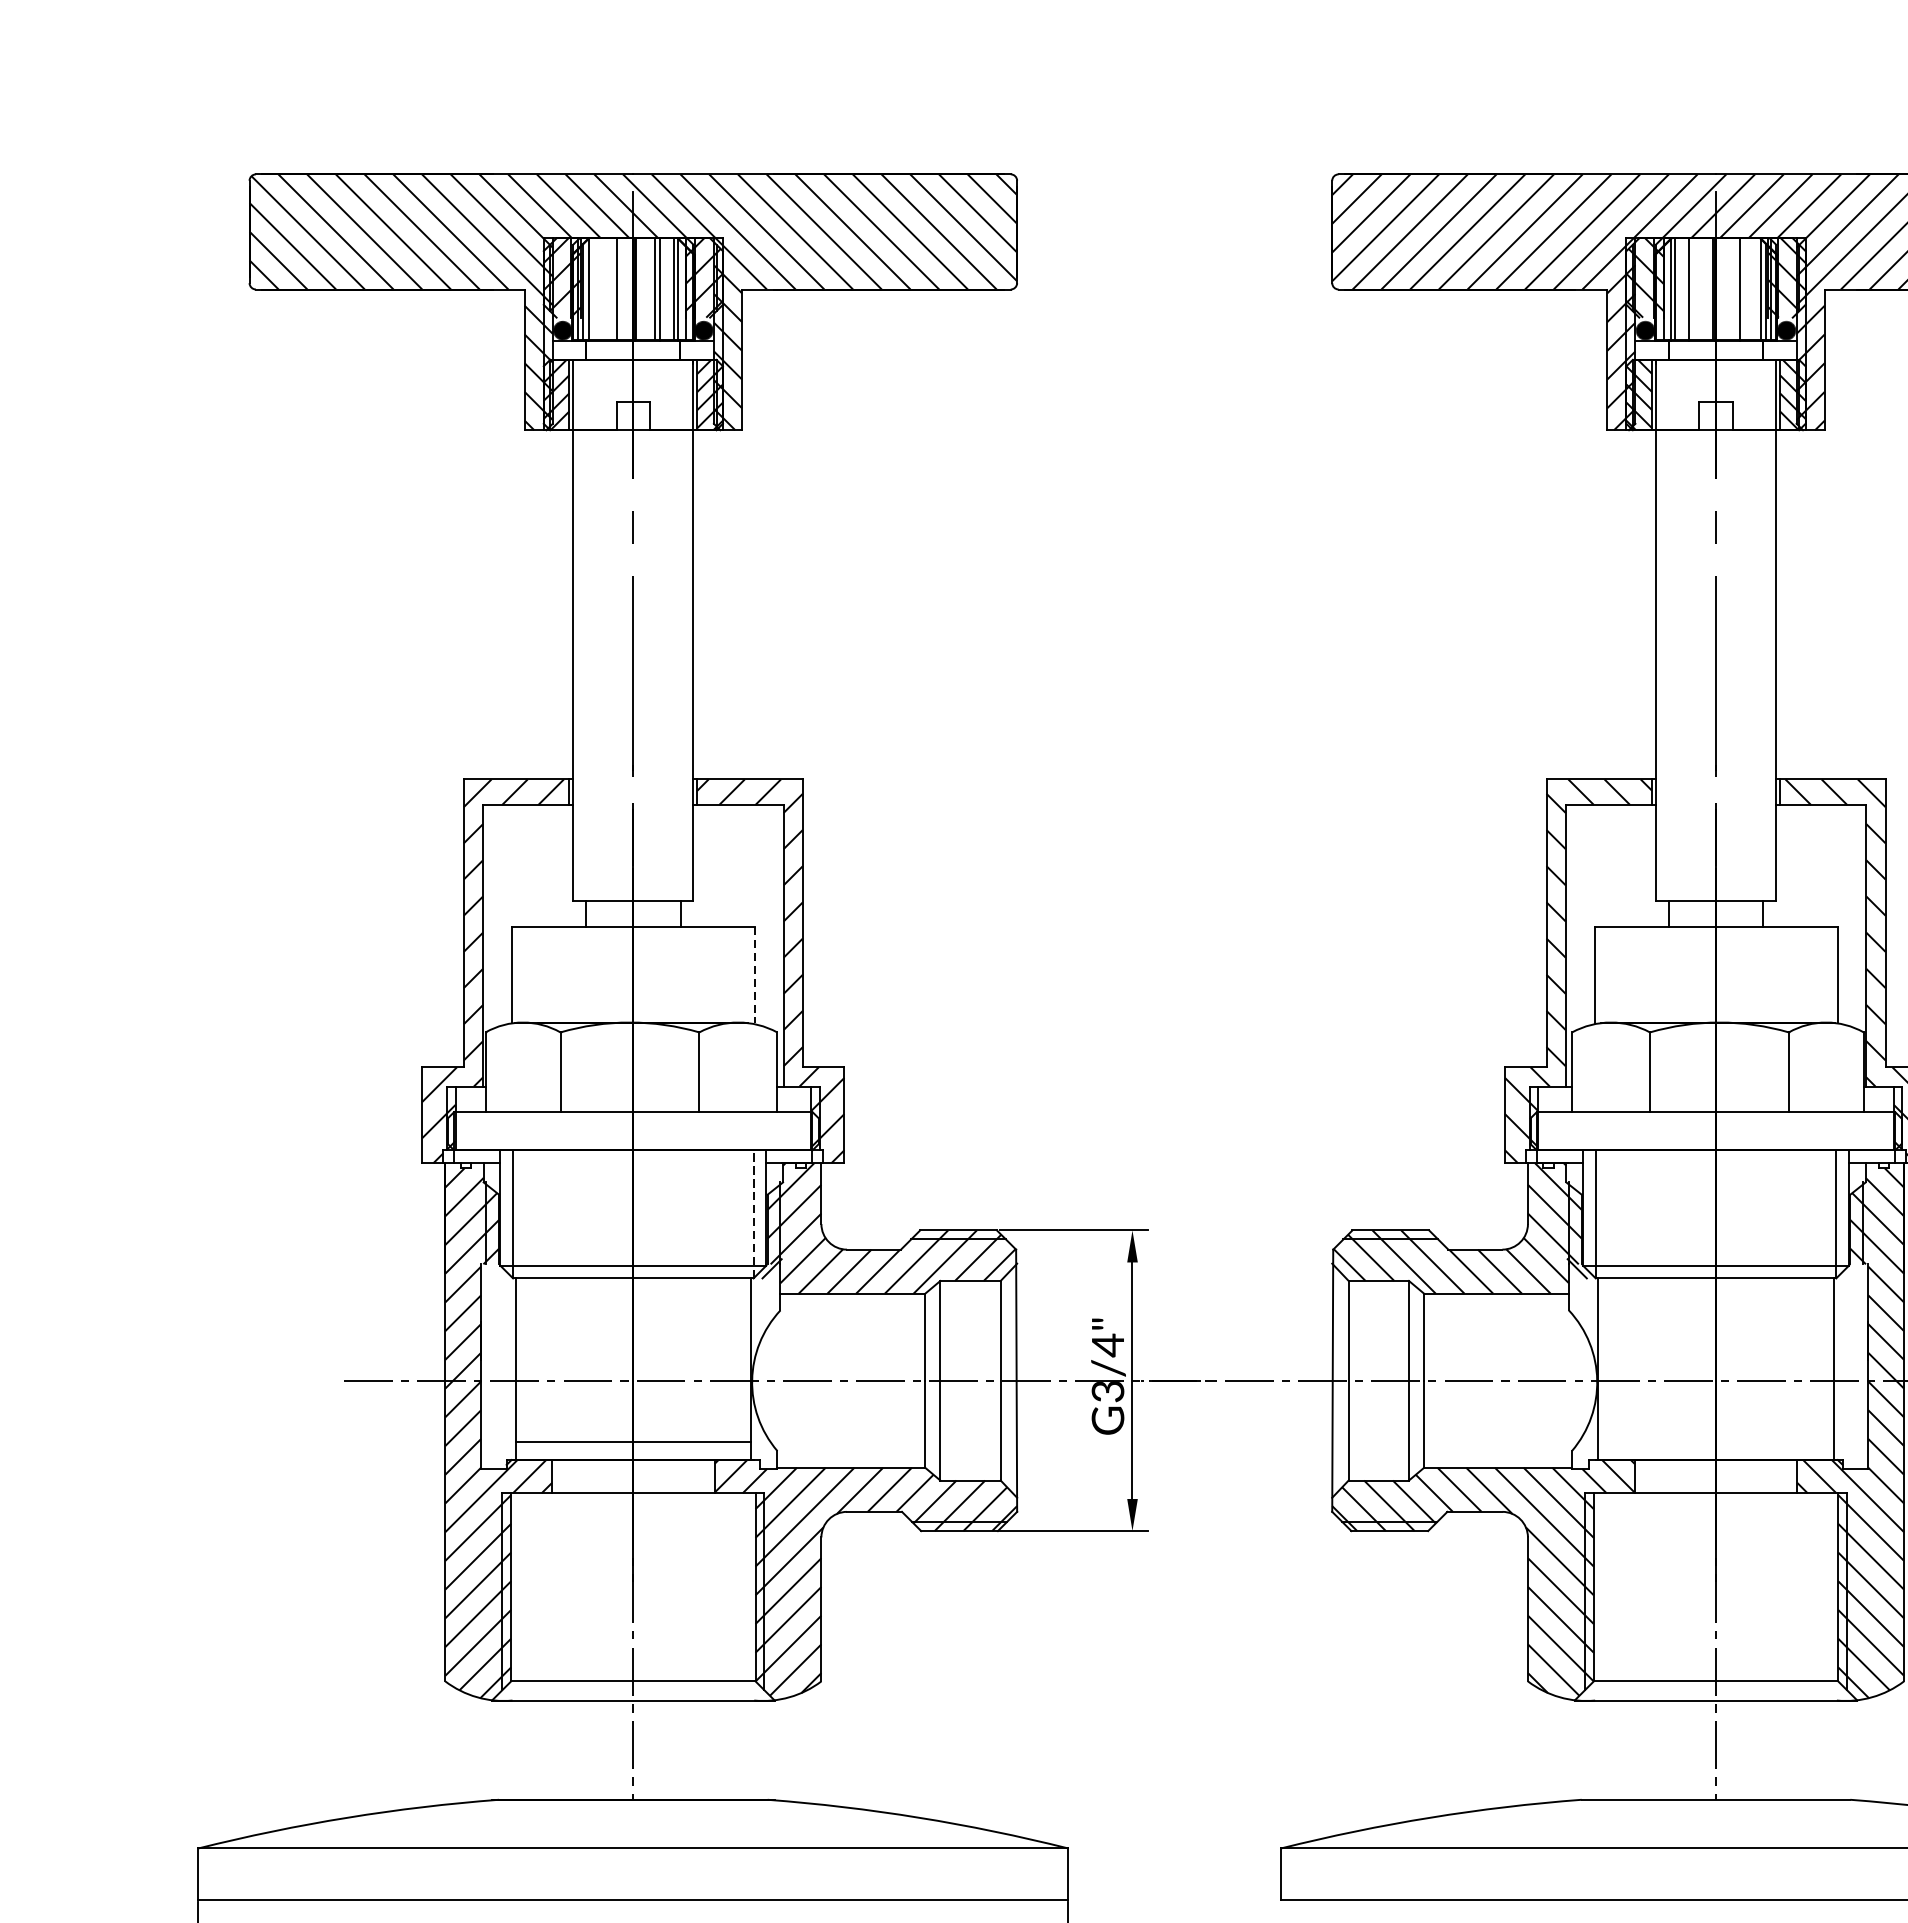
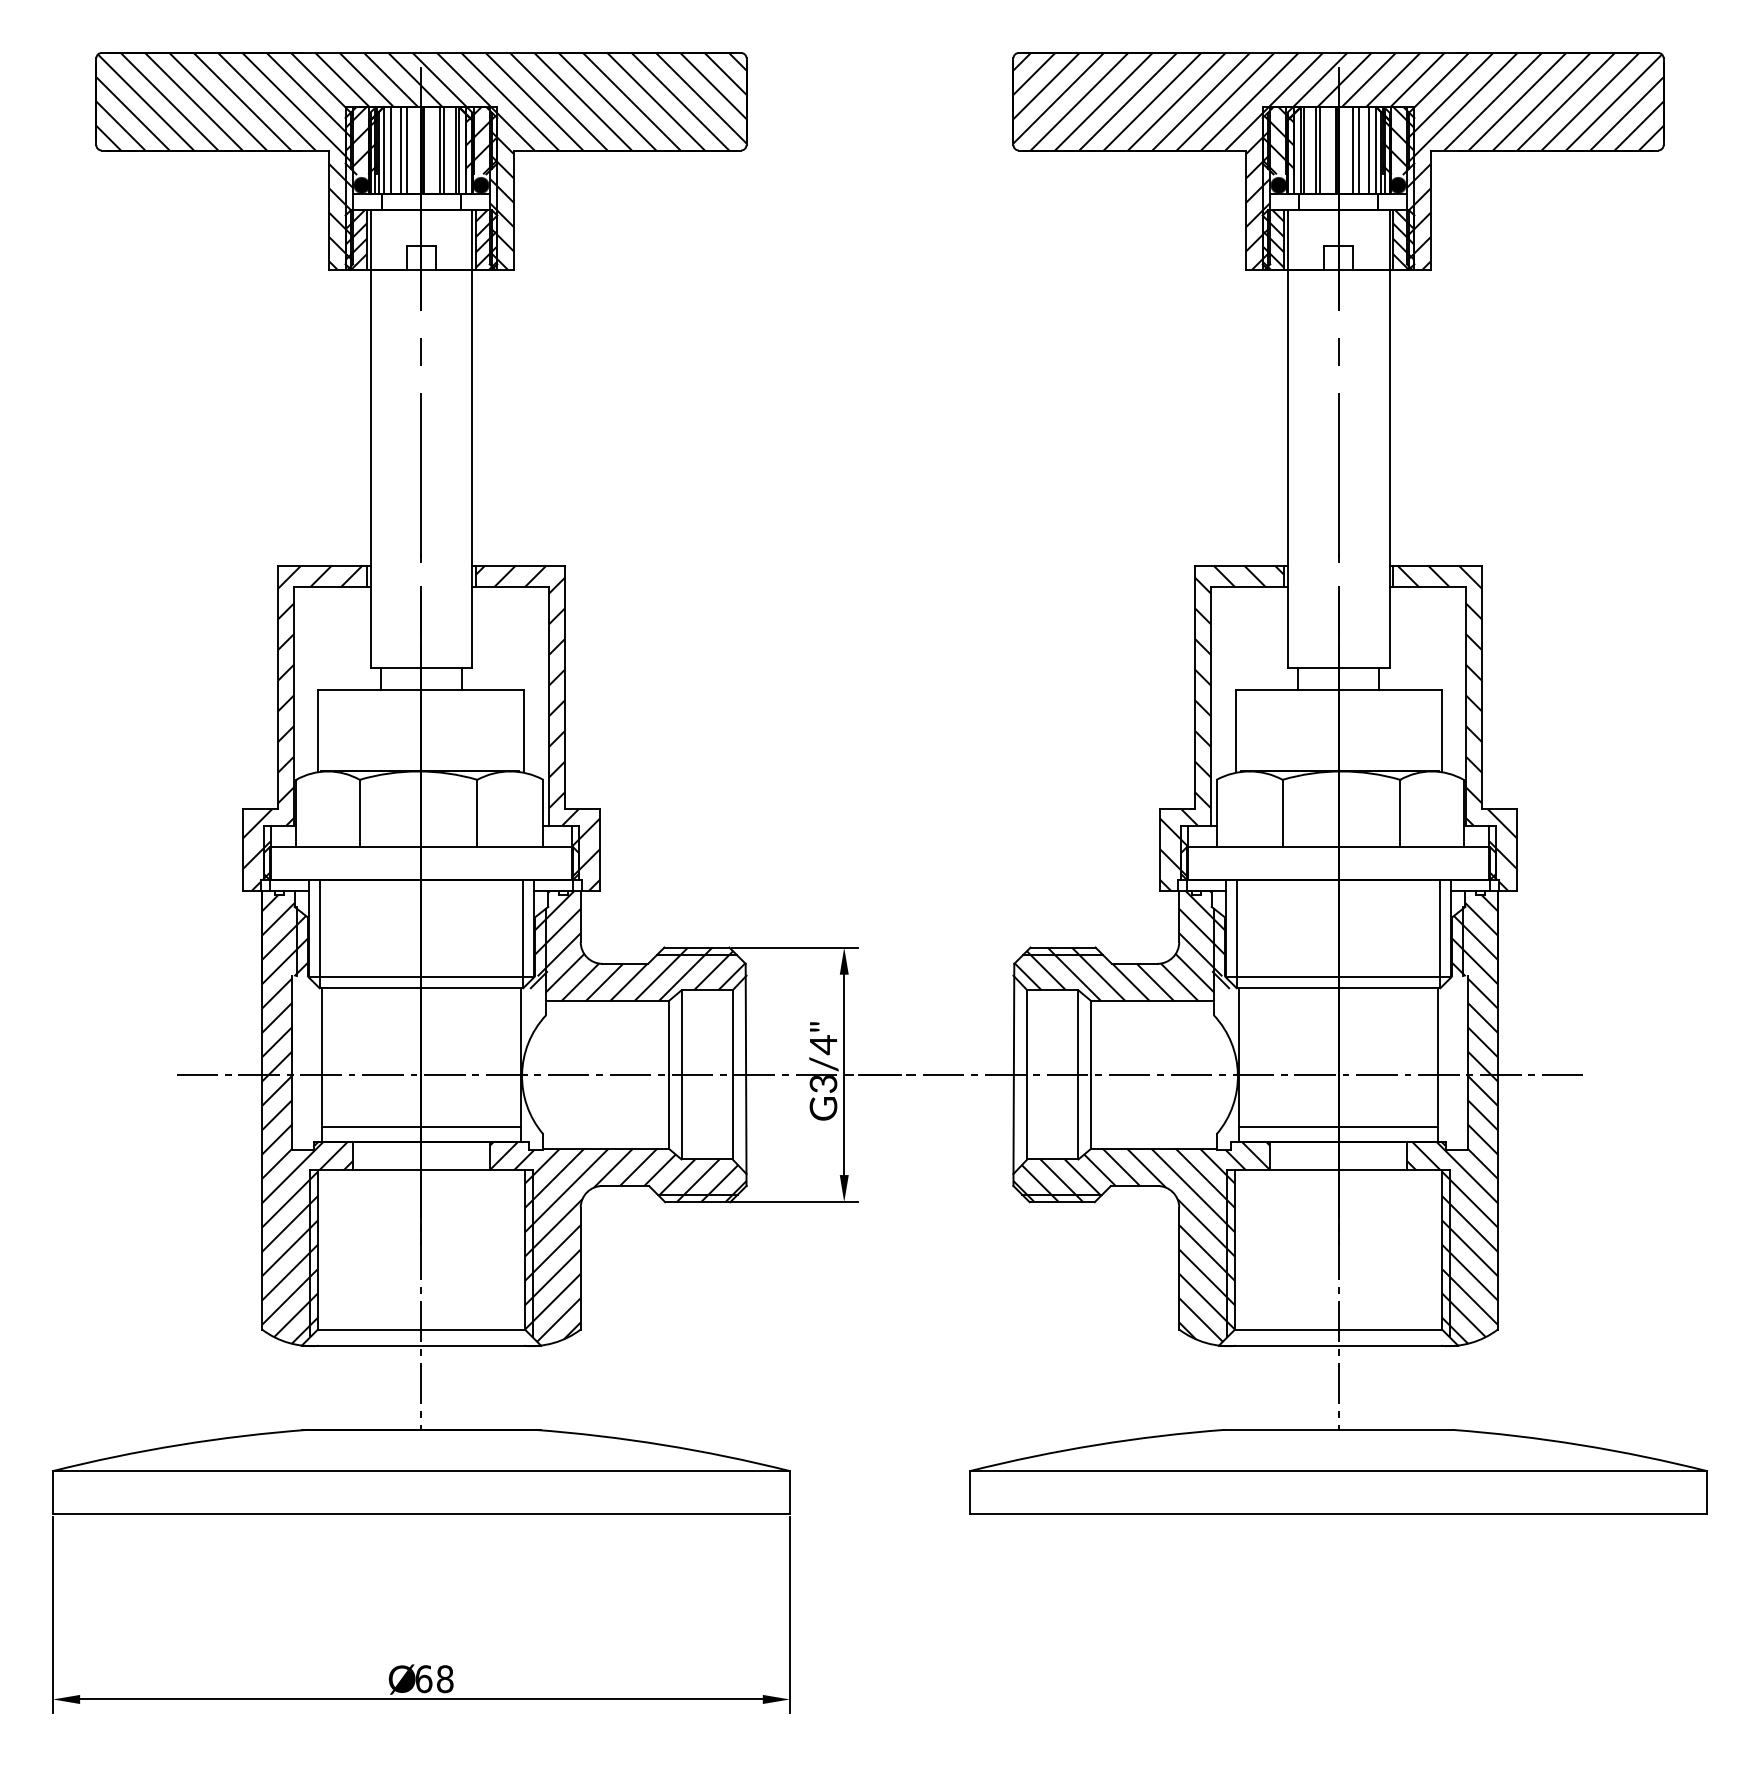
line: (598, 289) -> (391, 150), added
line: (608, 289) -> (400, 150), added
line: (1694, 289) -> (1320, 150), added
line: (1732, 289) -> (1352, 150), added
line: (1751, 289) -> (1368, 150), added
line: (755, 974) -> (524, 730), dashed -> solid
line: (753, 1213) -> (523, 933), dashed -> solid
line: (1715, 1441) -> (1338, 1126), added

